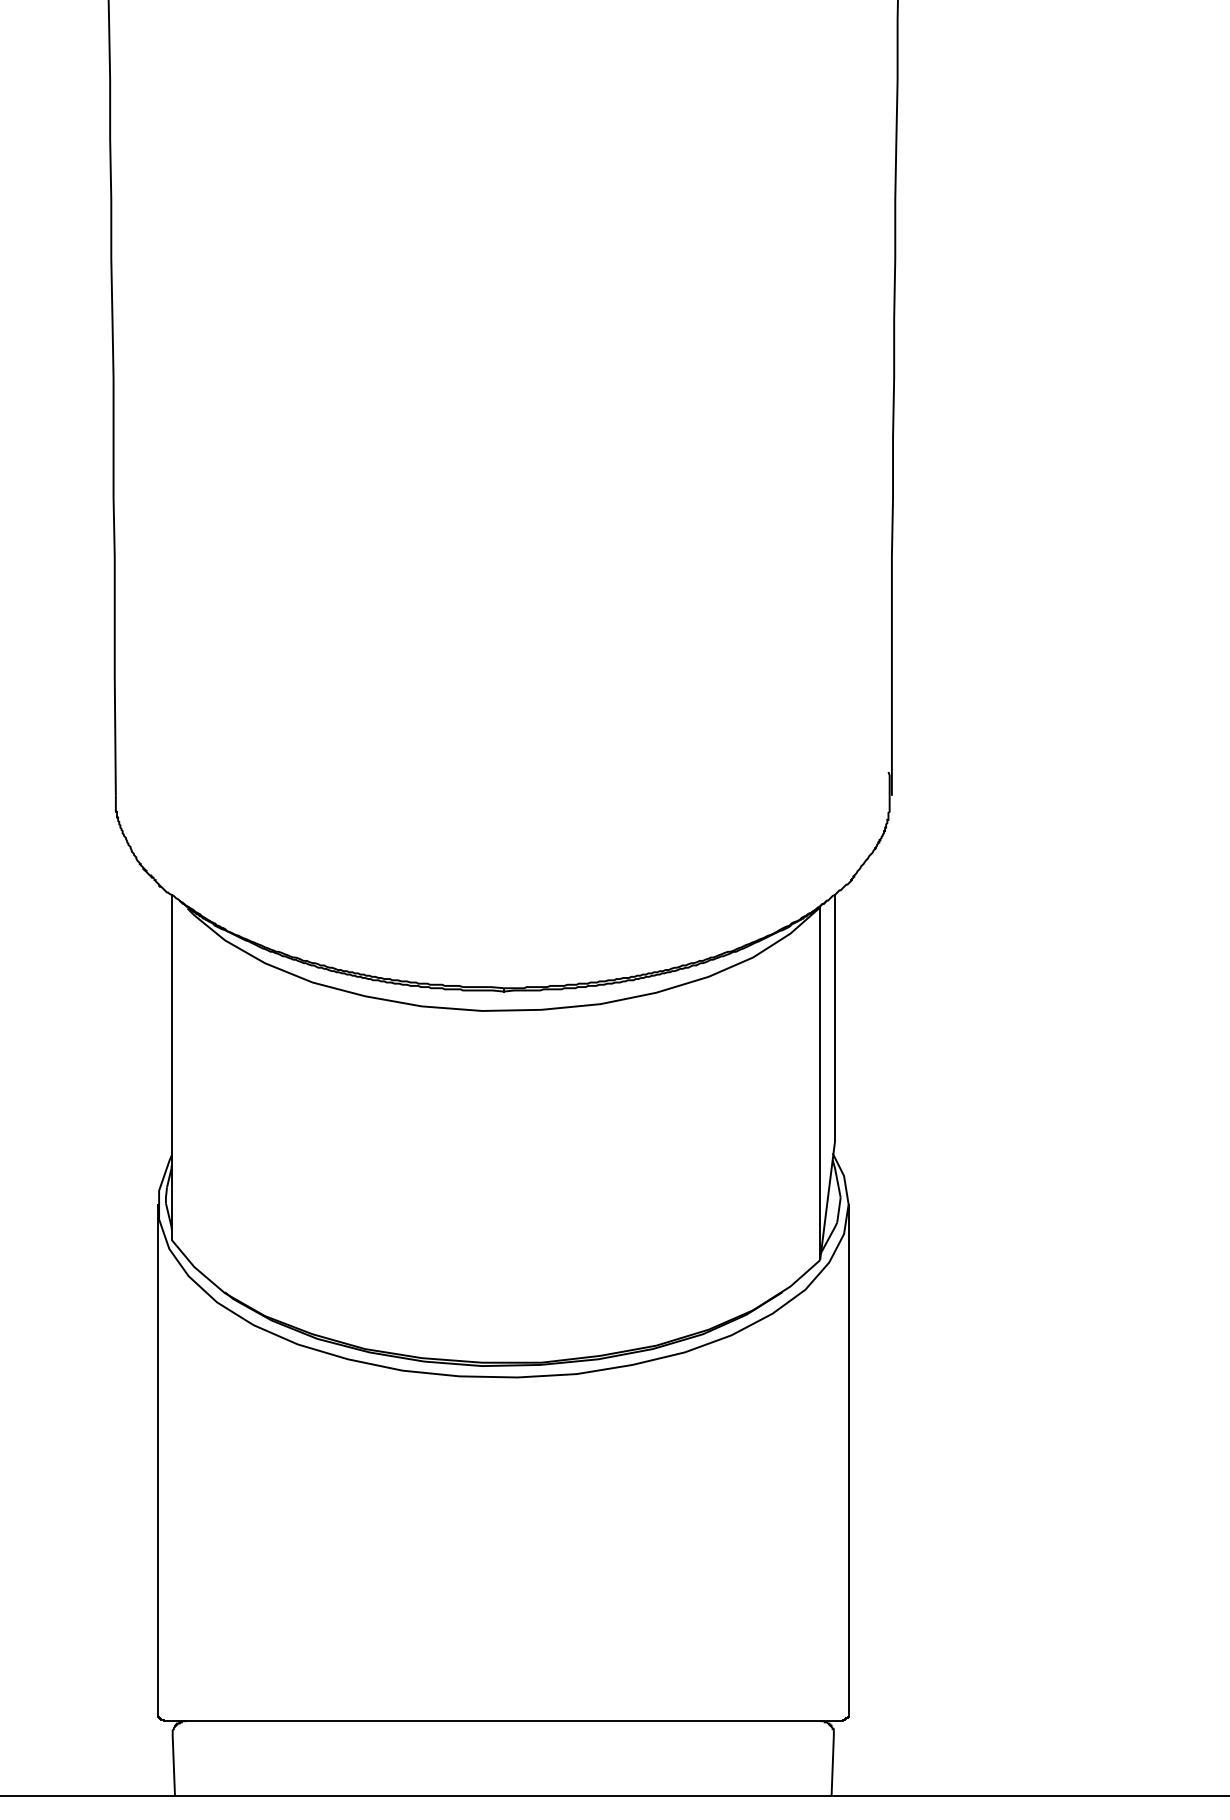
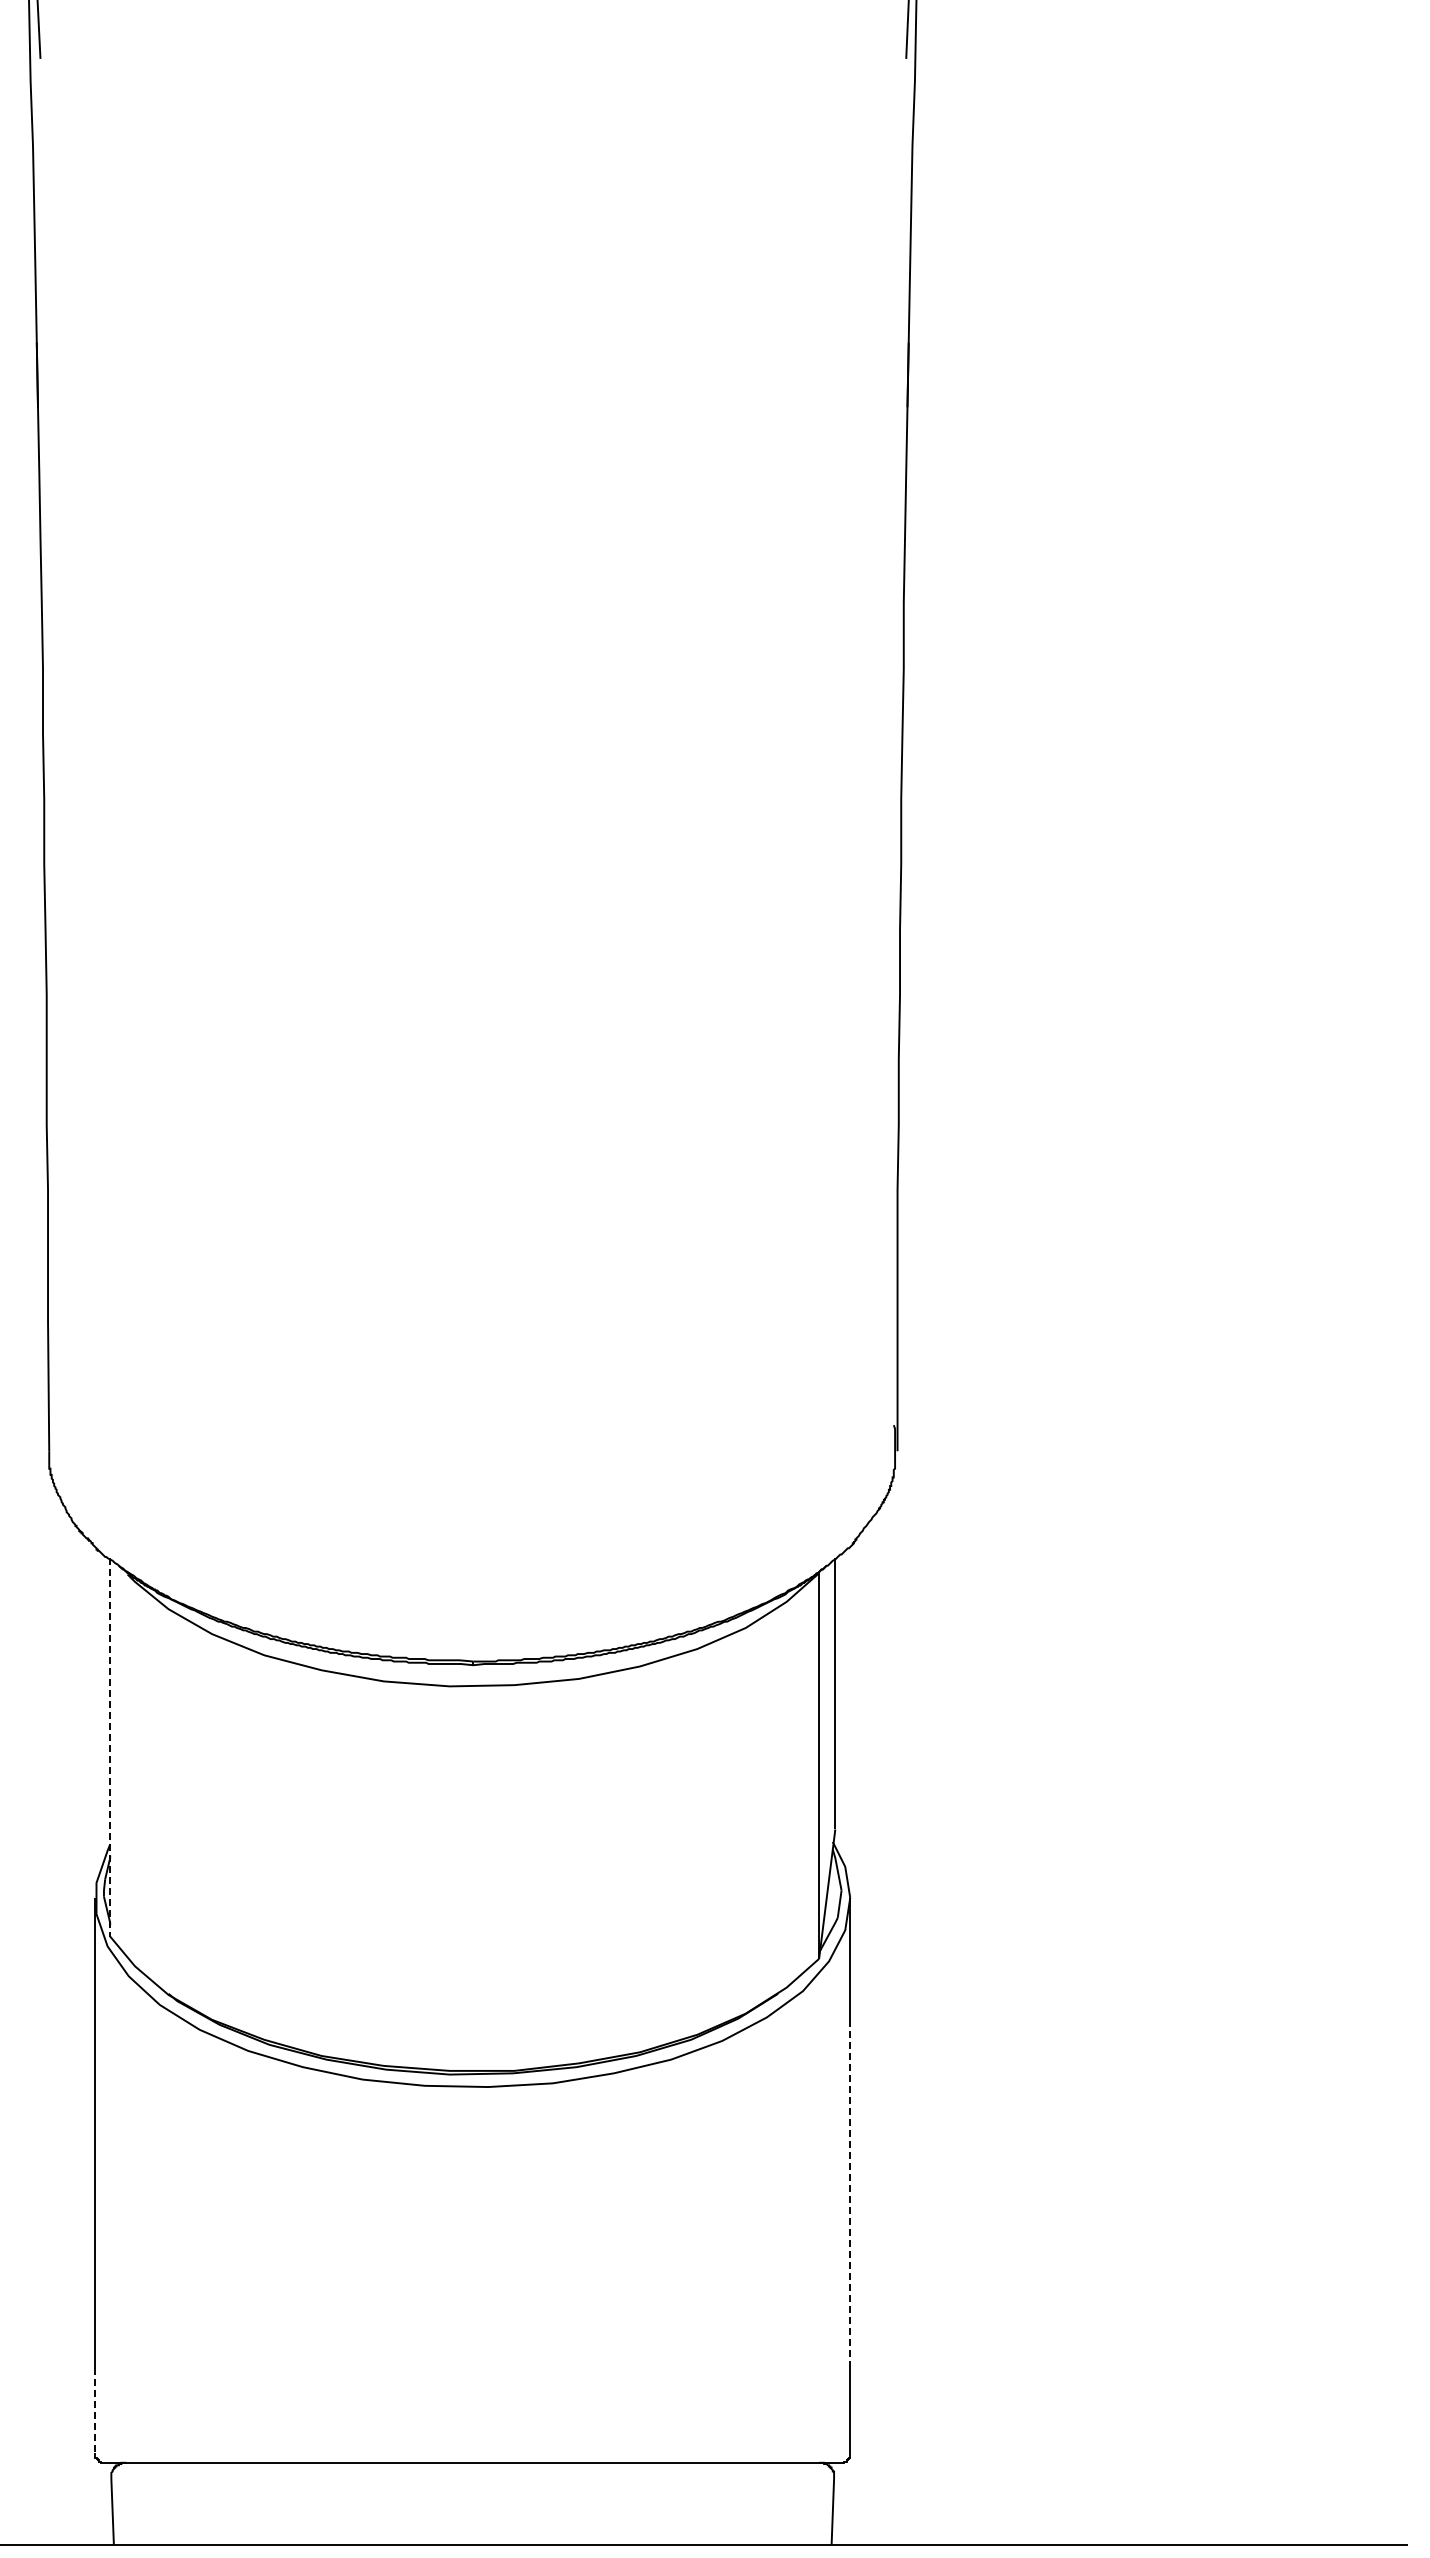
line: (171, 1066) -> (110, 1747), solid -> dashed
line: (848, 1477) -> (850, 2196), solid -> dashed
line: (158, 1674) -> (95, 2411), solid -> dashed

